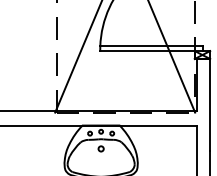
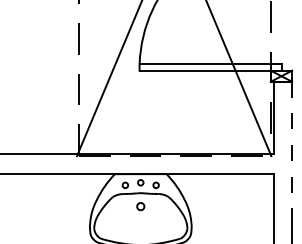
line: (210, 104) -> (292, 145), solid -> dashed

